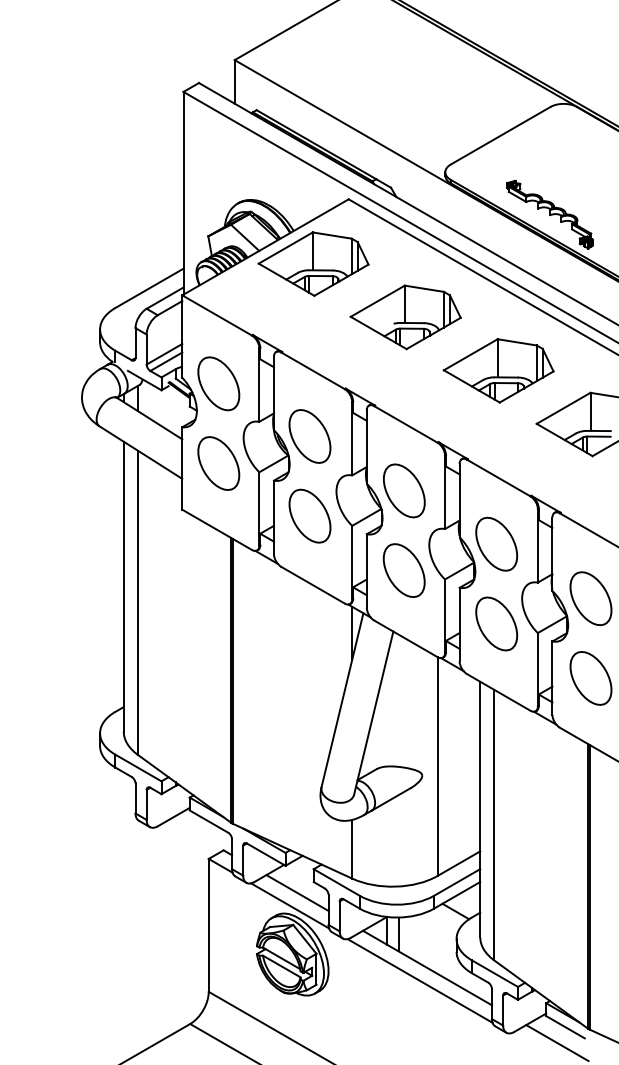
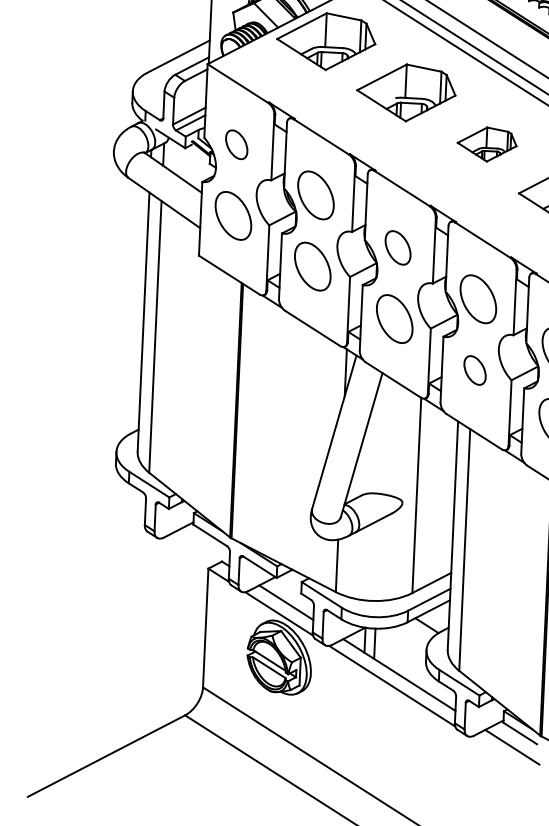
part: (498, 370) -> (487, 144), size x0.6
part: (218, 383) -> (236, 144), size x0.6
part: (404, 490) -> (398, 247), size x0.7
part: (496, 623) -> (474, 370), size x0.6

